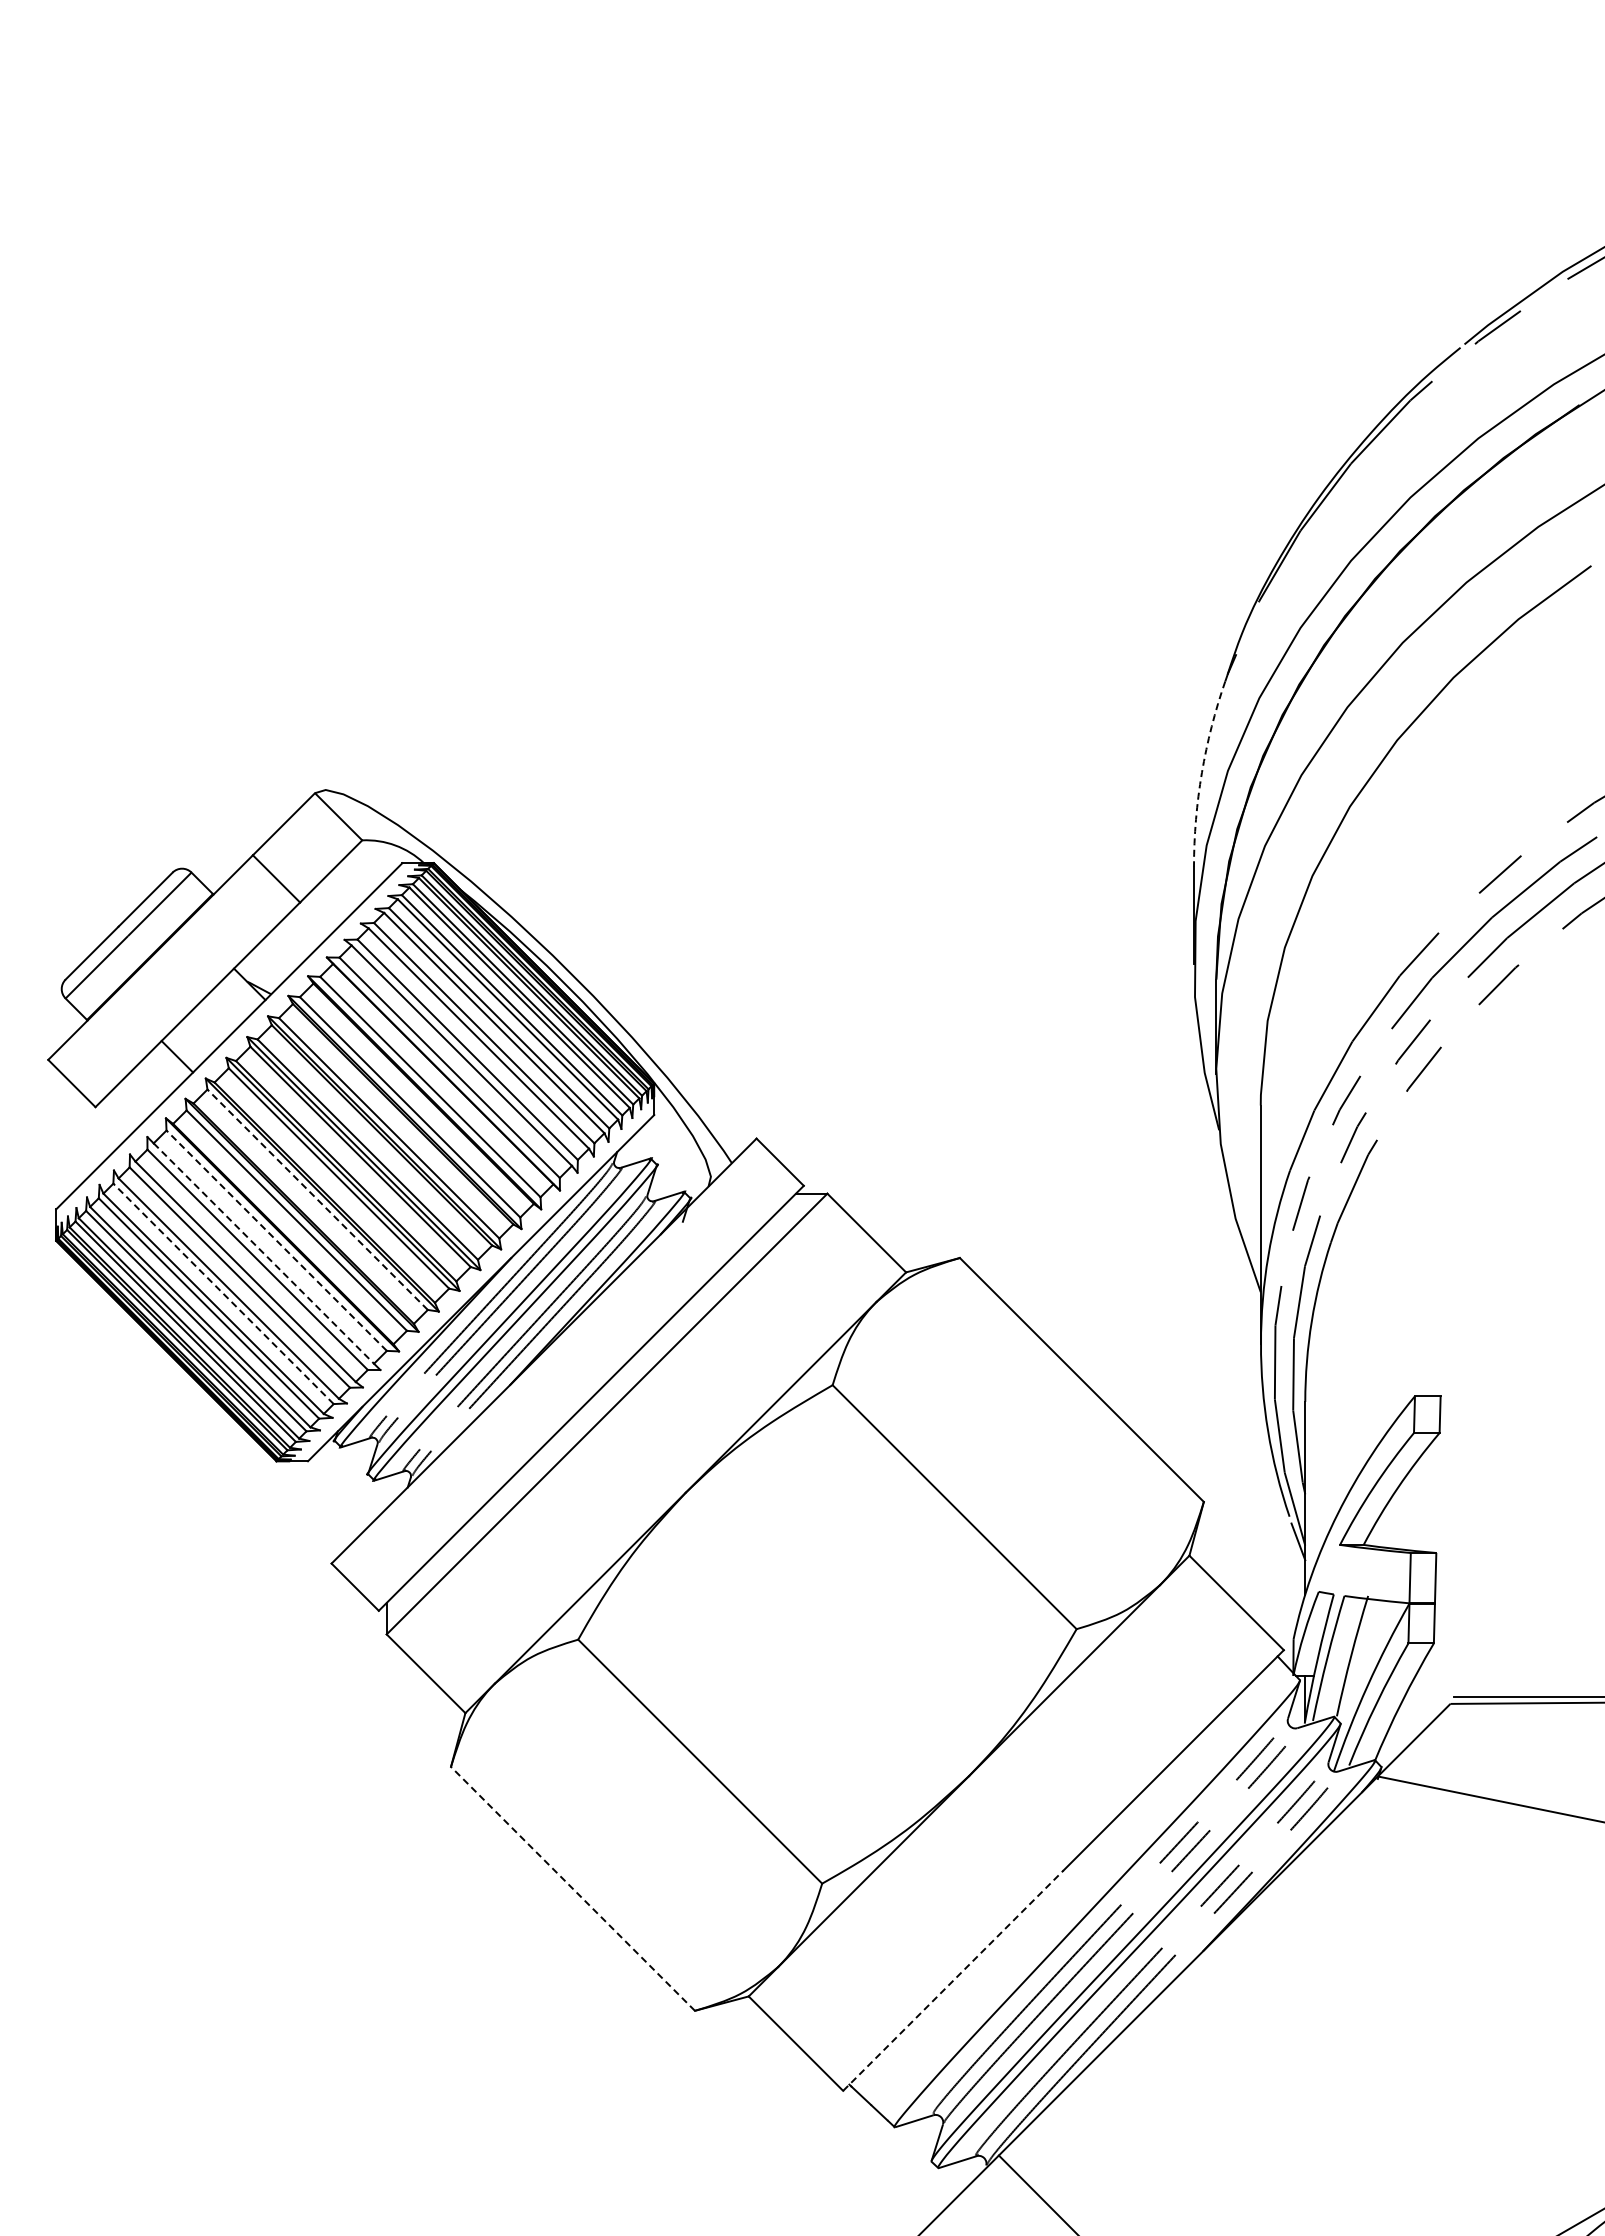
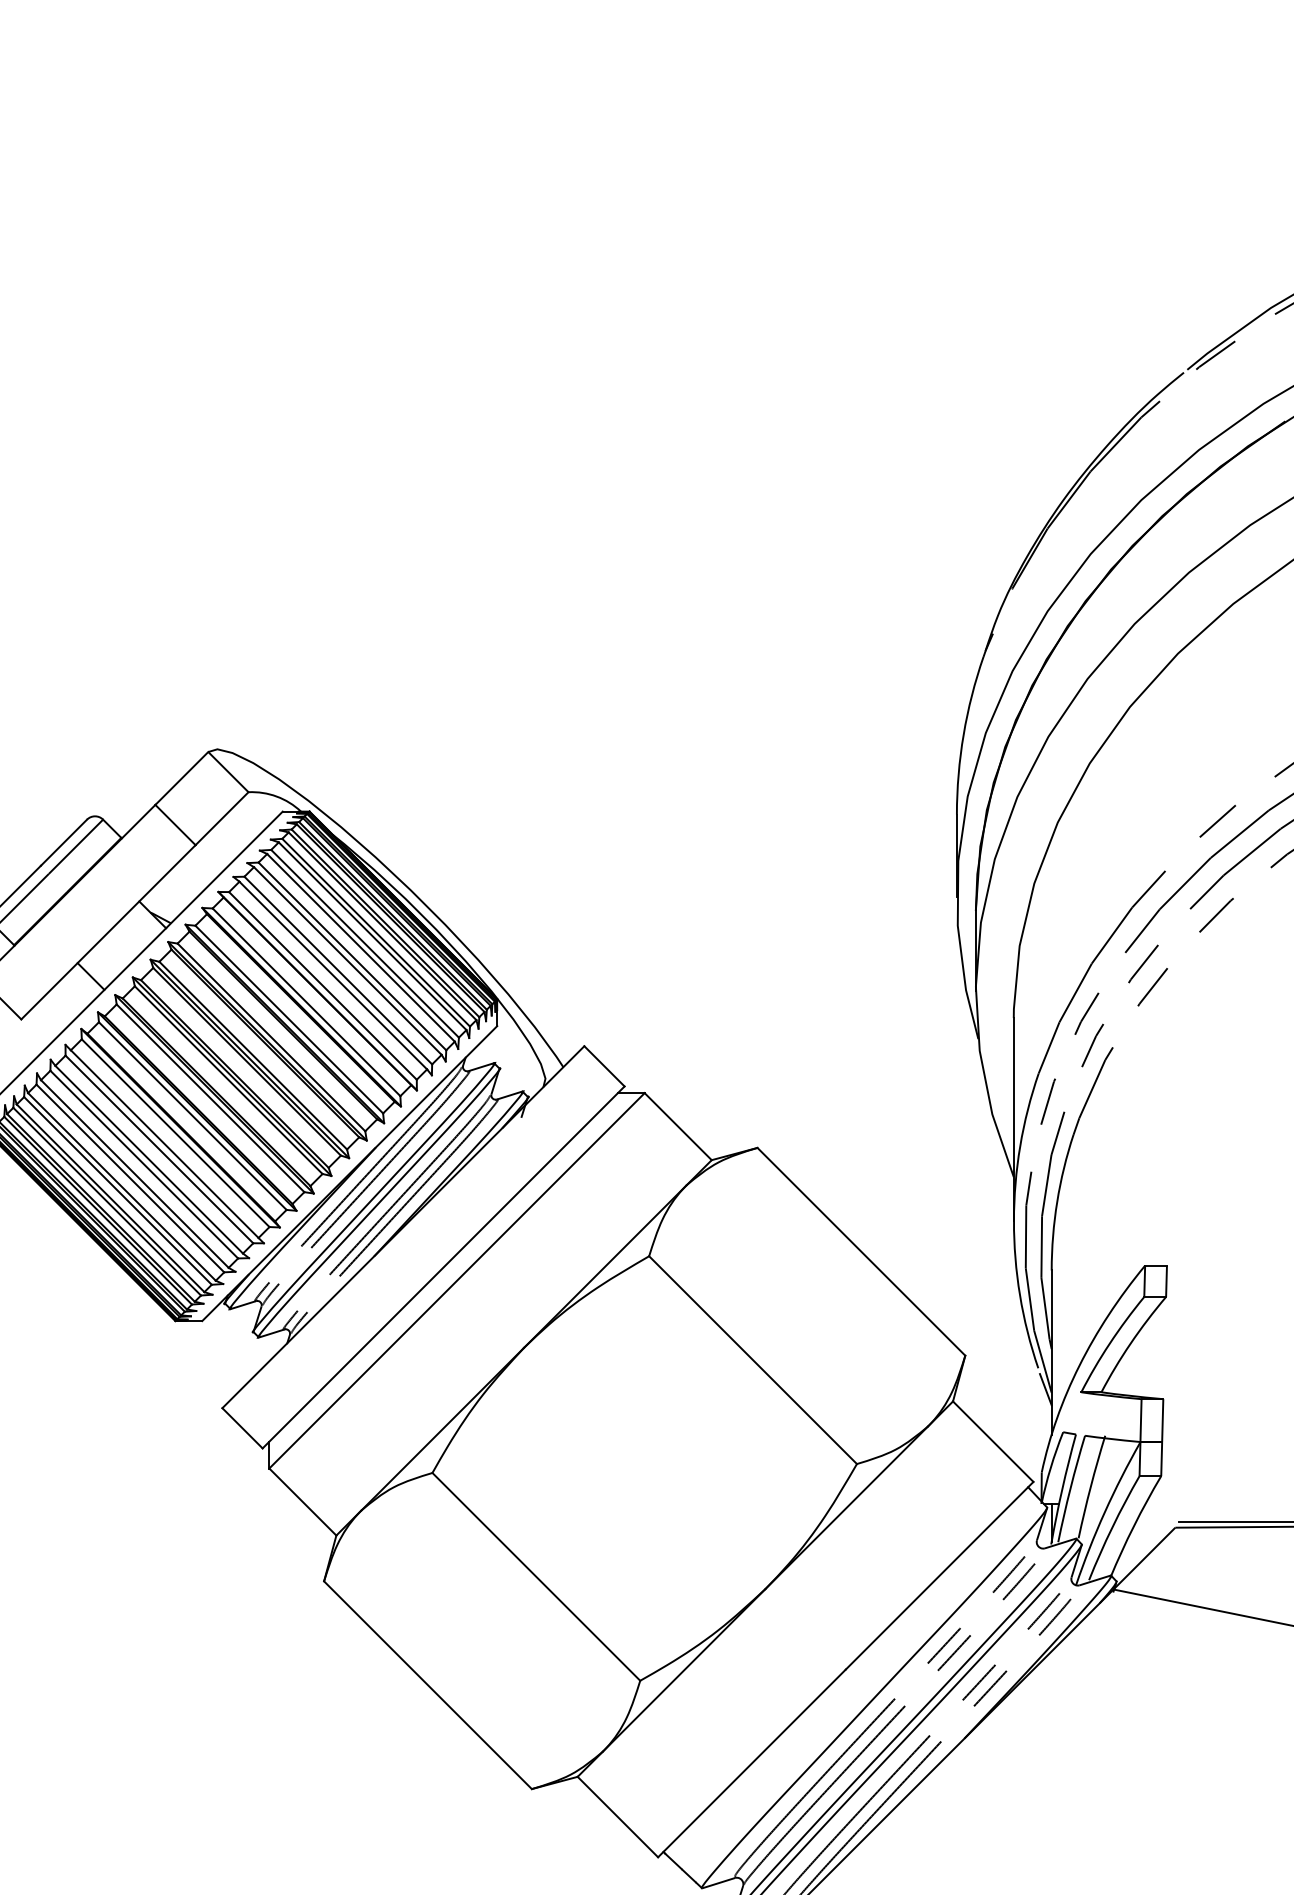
arc: (1201, 772) -> (963, 734), dashed -> solid
line: (317, 1199) -> (210, 1098), dashed -> solid
line: (276, 1240) -> (175, 1133), dashed -> solid
line: (263, 1253) -> (164, 1144), dashed -> solid
line: (223, 1293) -> (130, 1178), dashed -> solid
line: (572, 1888) -> (427, 1684), dashed -> solid
line: (953, 1980) -> (752, 1763), dashed -> solid

